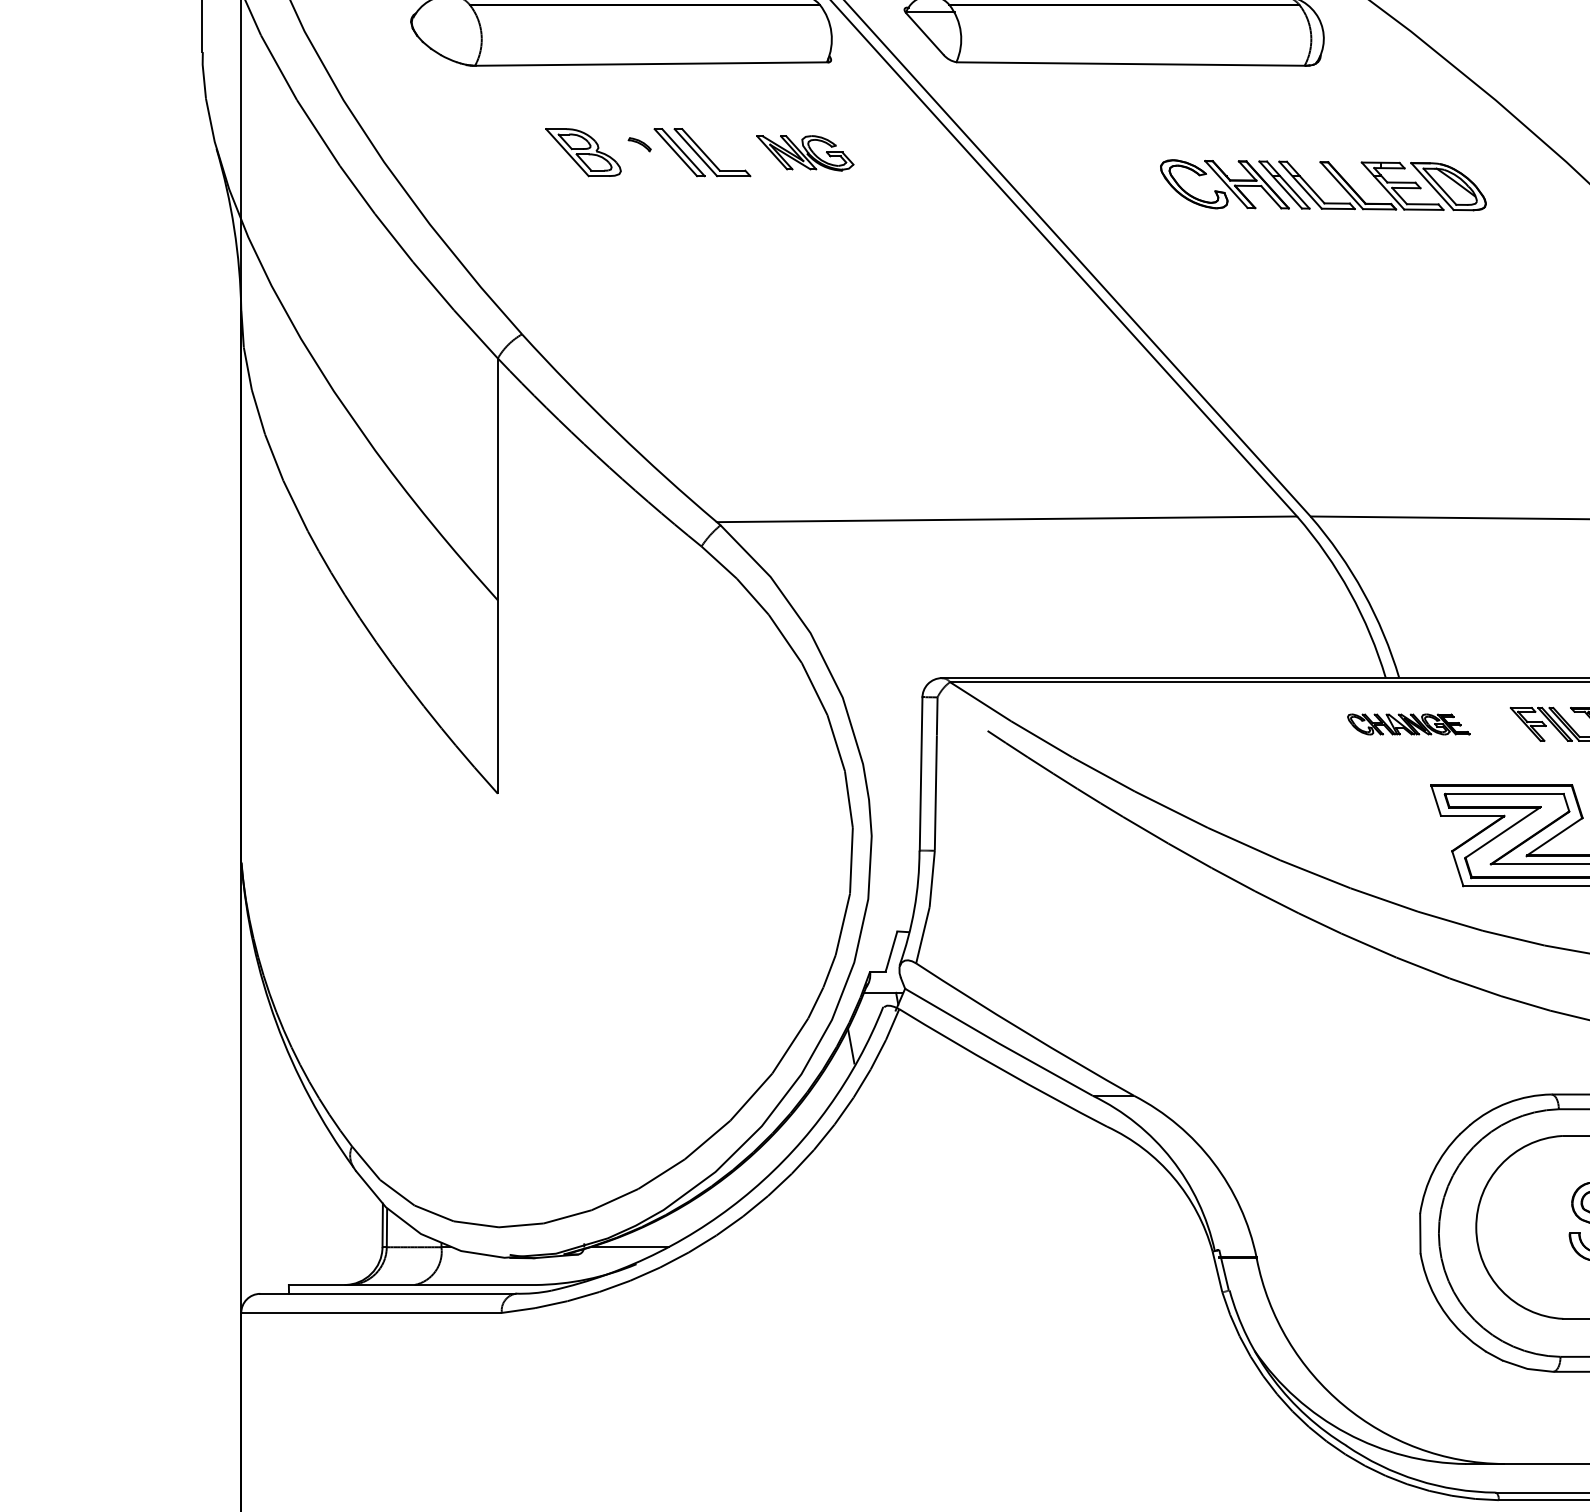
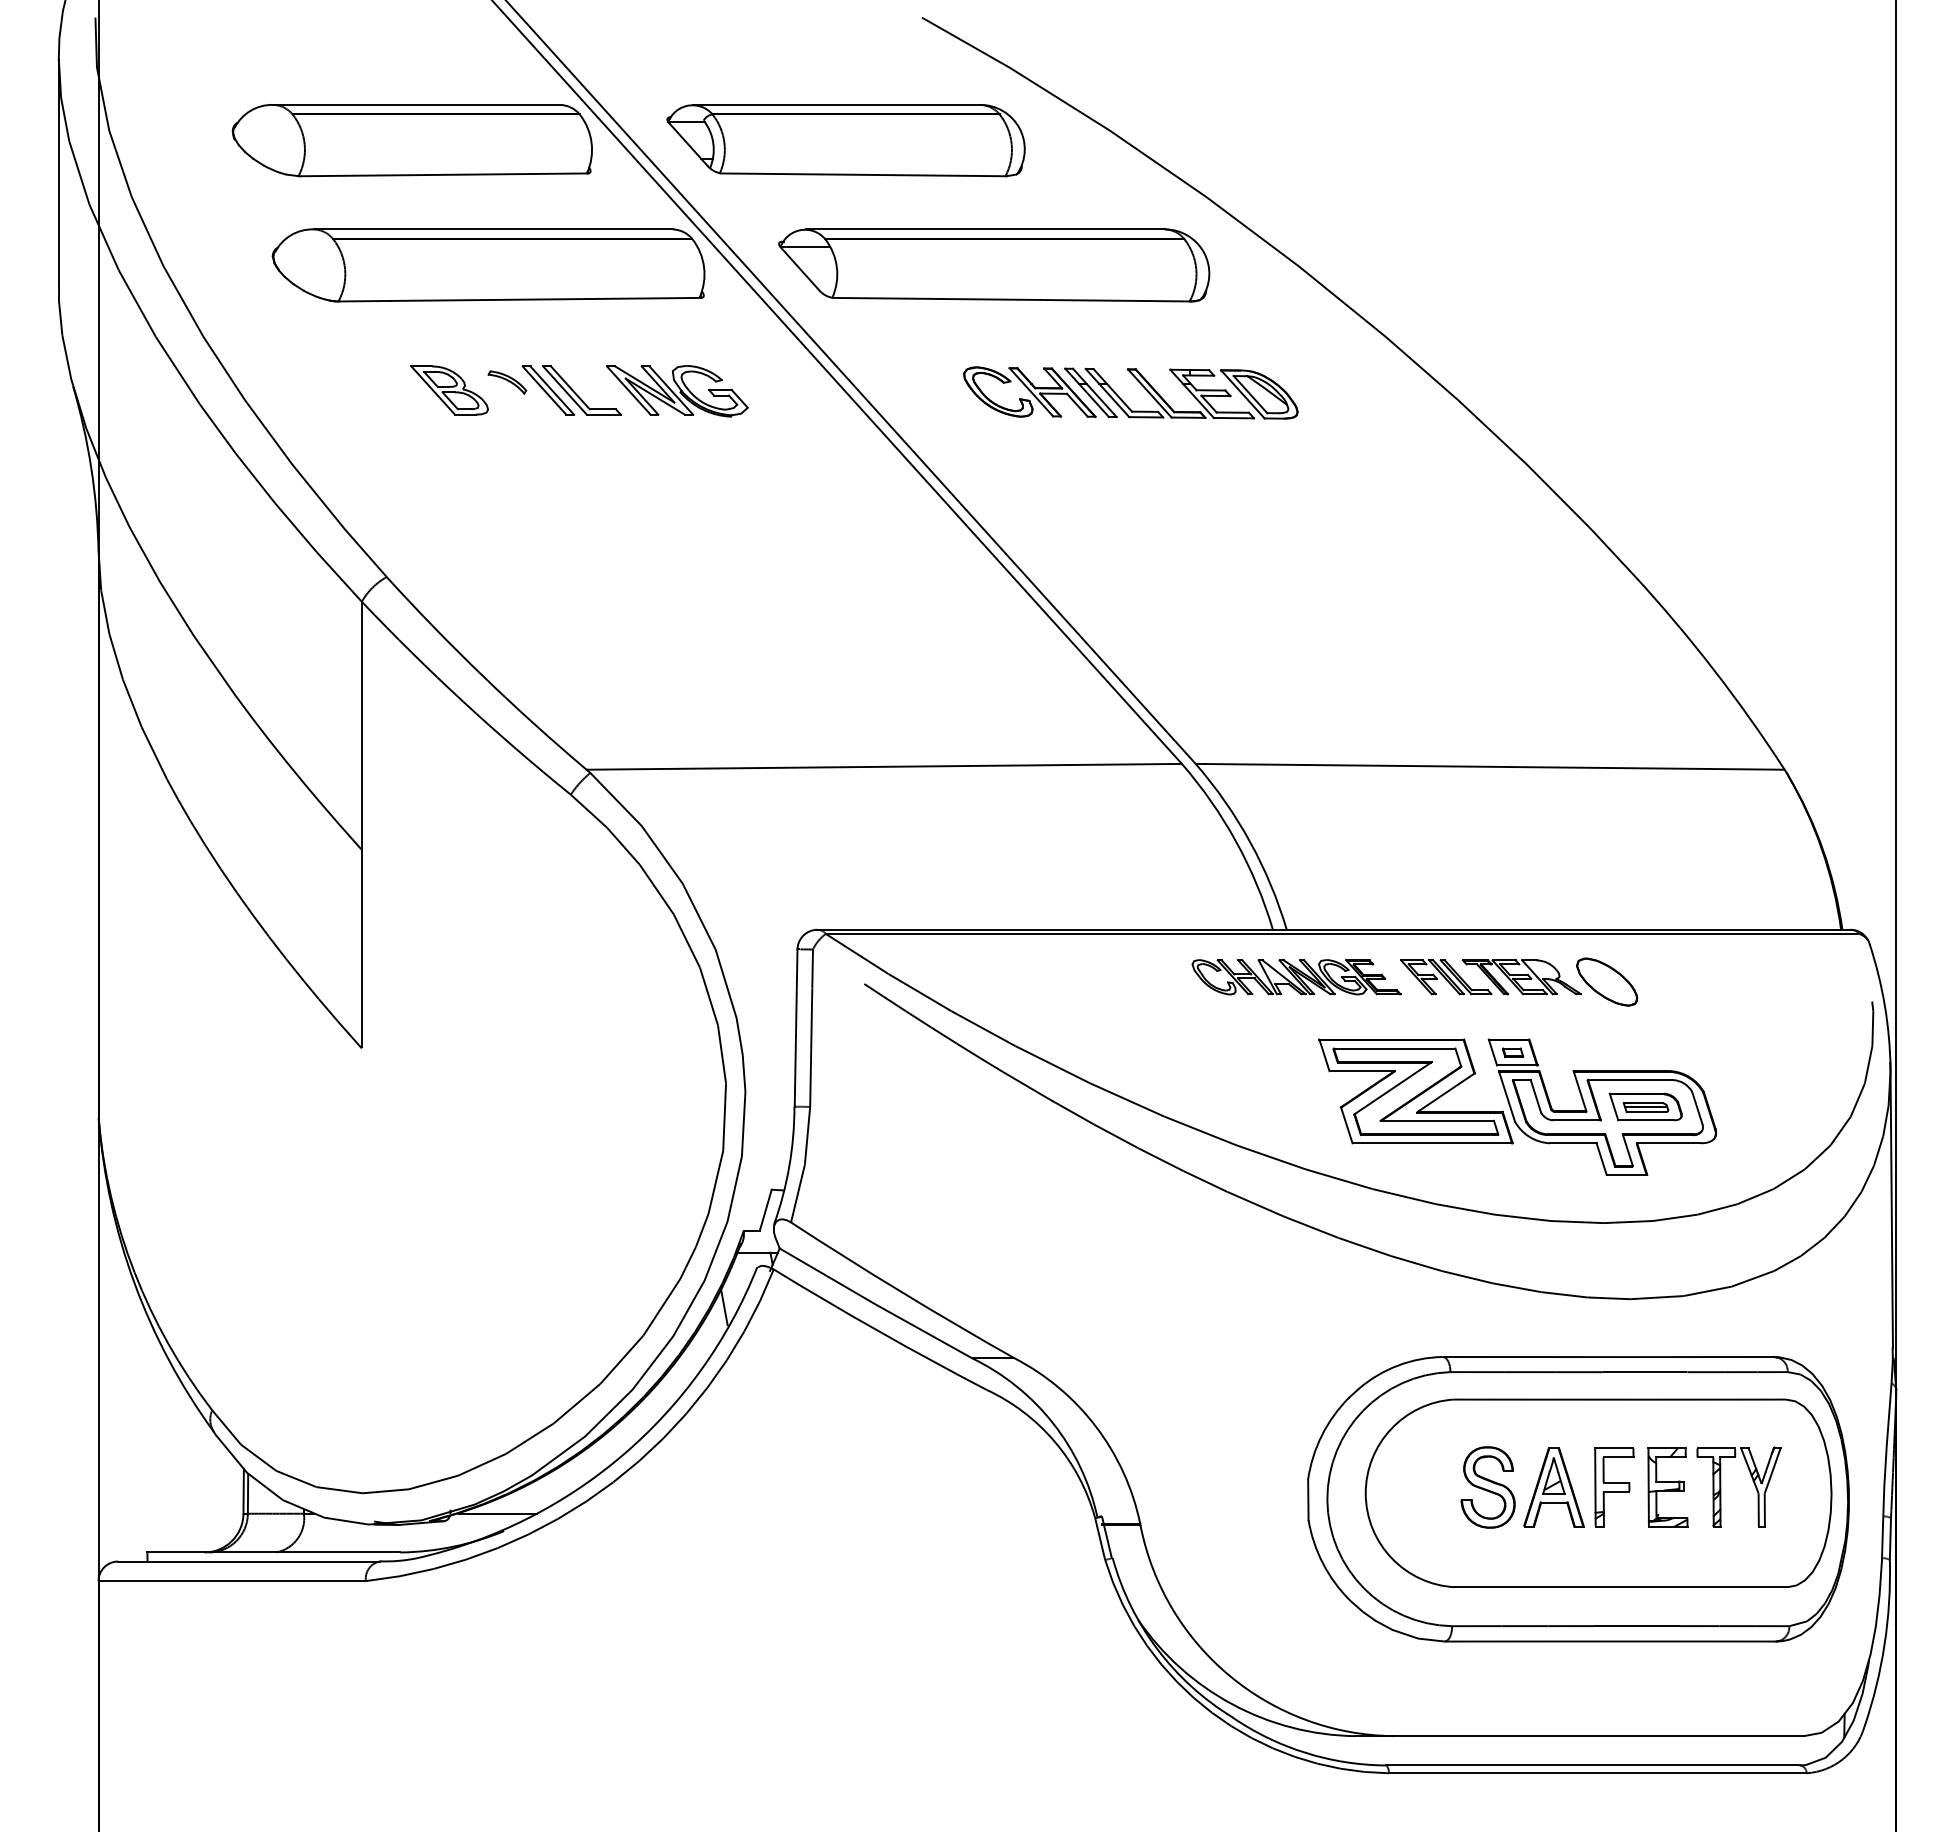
part: (639, 144) -> (507, 382), size x1.67
part: (805, 153) -> (677, 391), size x1.43
part: (1315, 191) -> (1122, 399), moved
part: (1408, 724) -> (1296, 977), size x1.67

